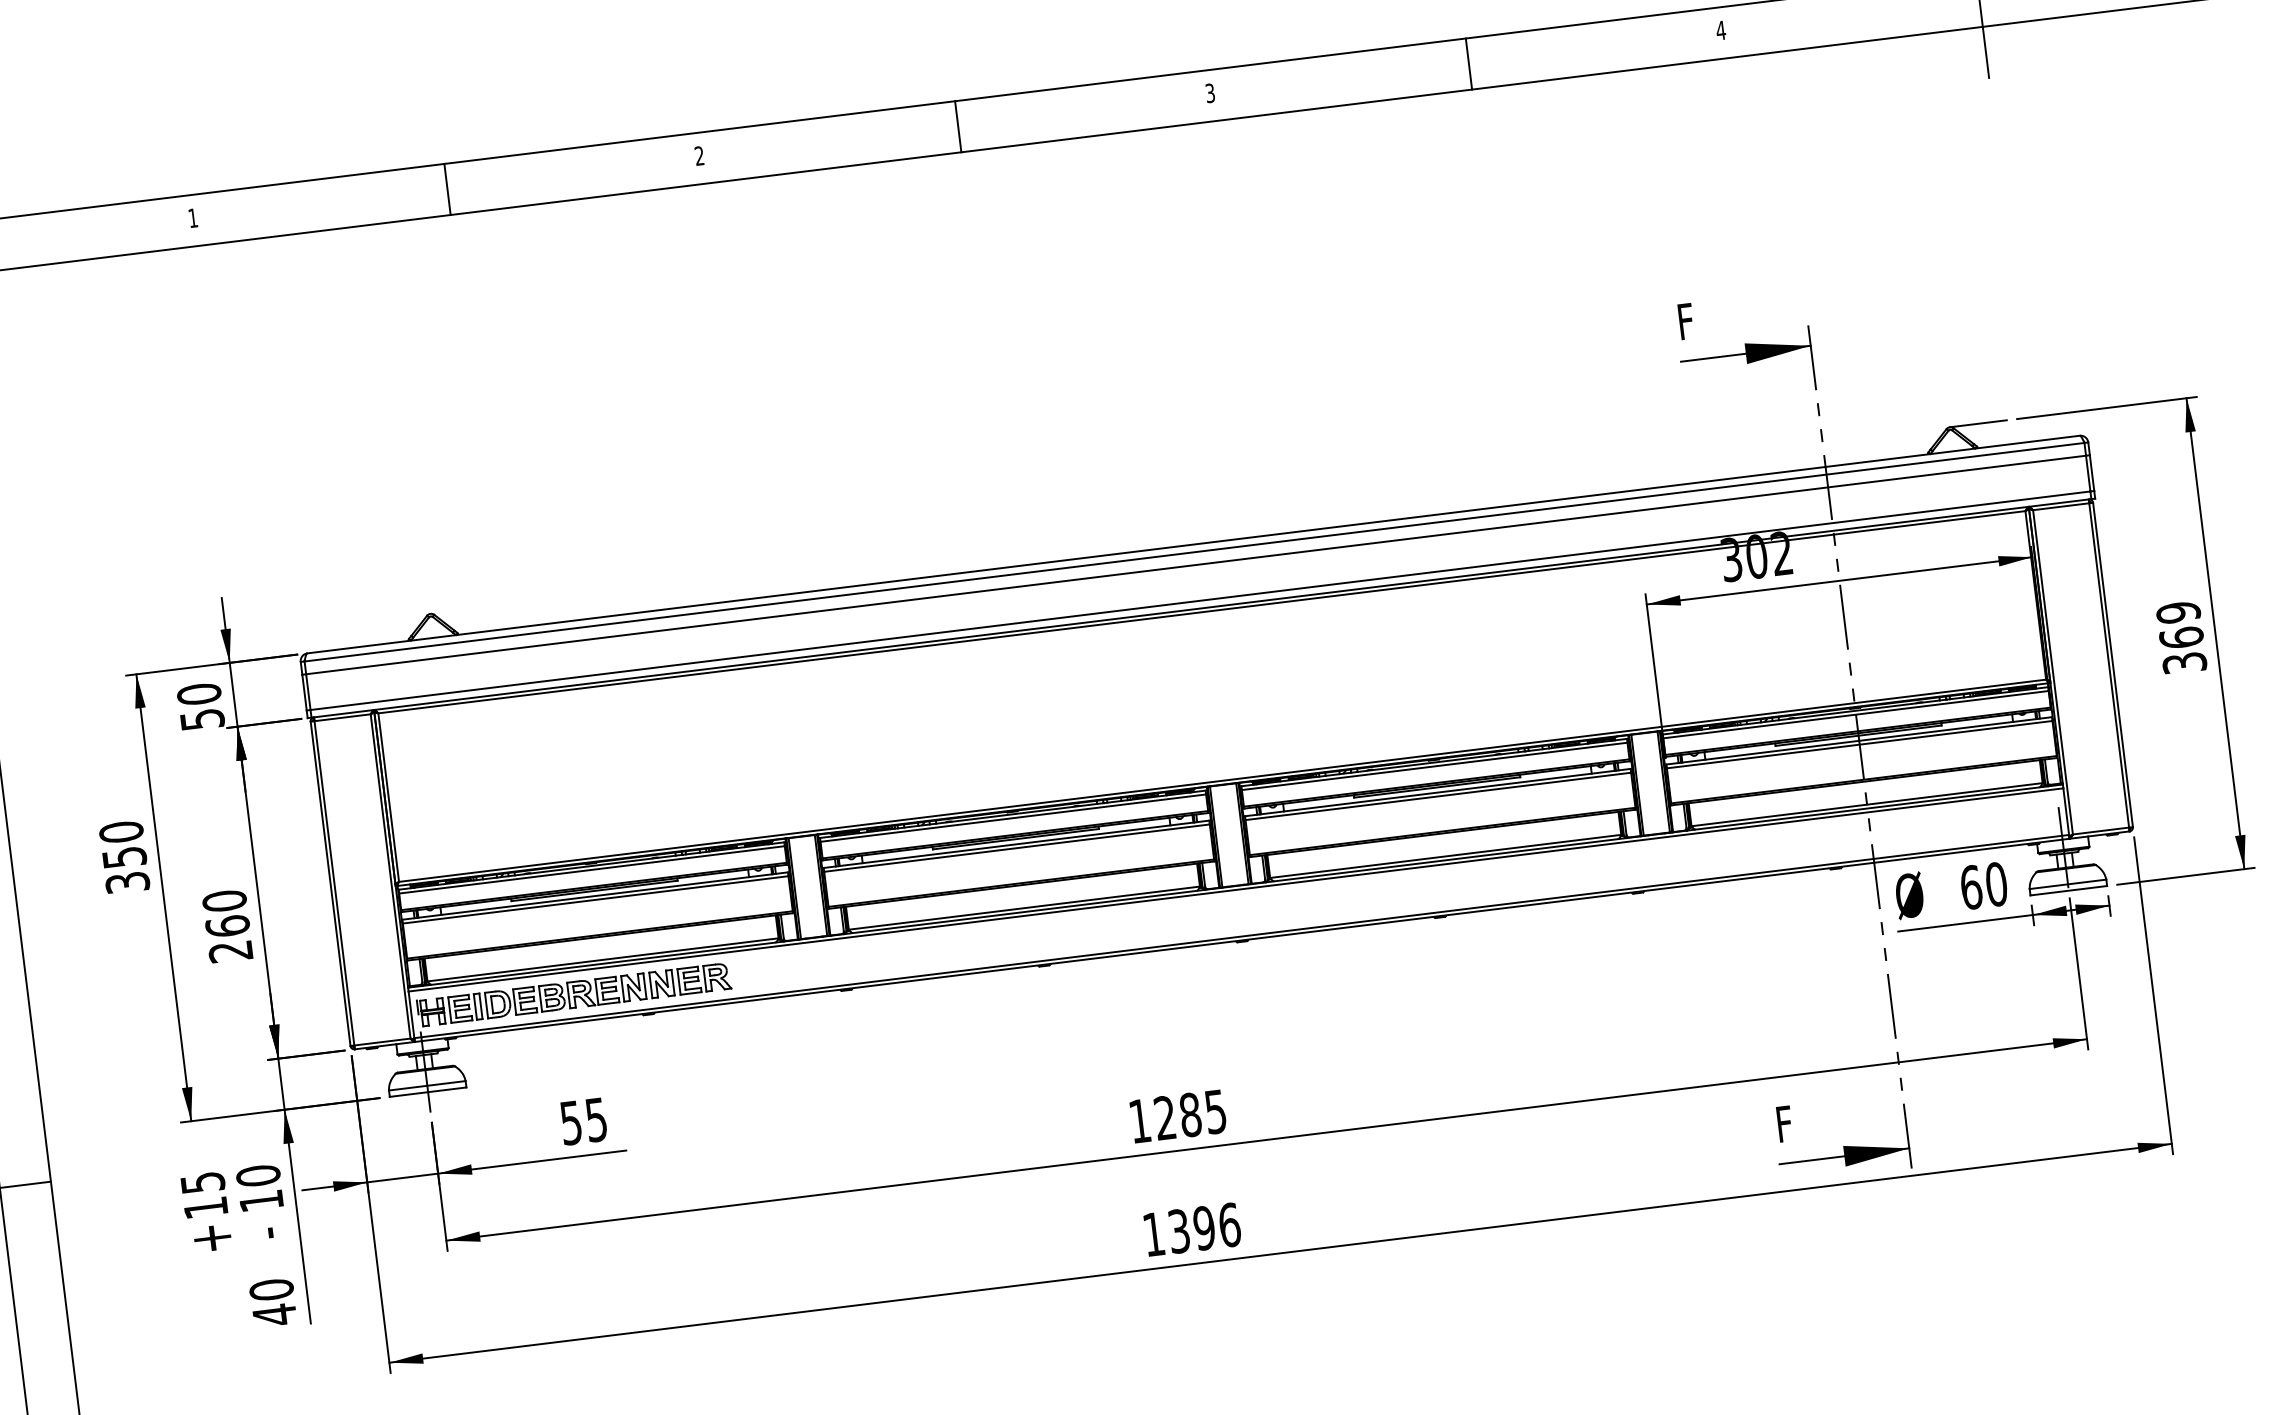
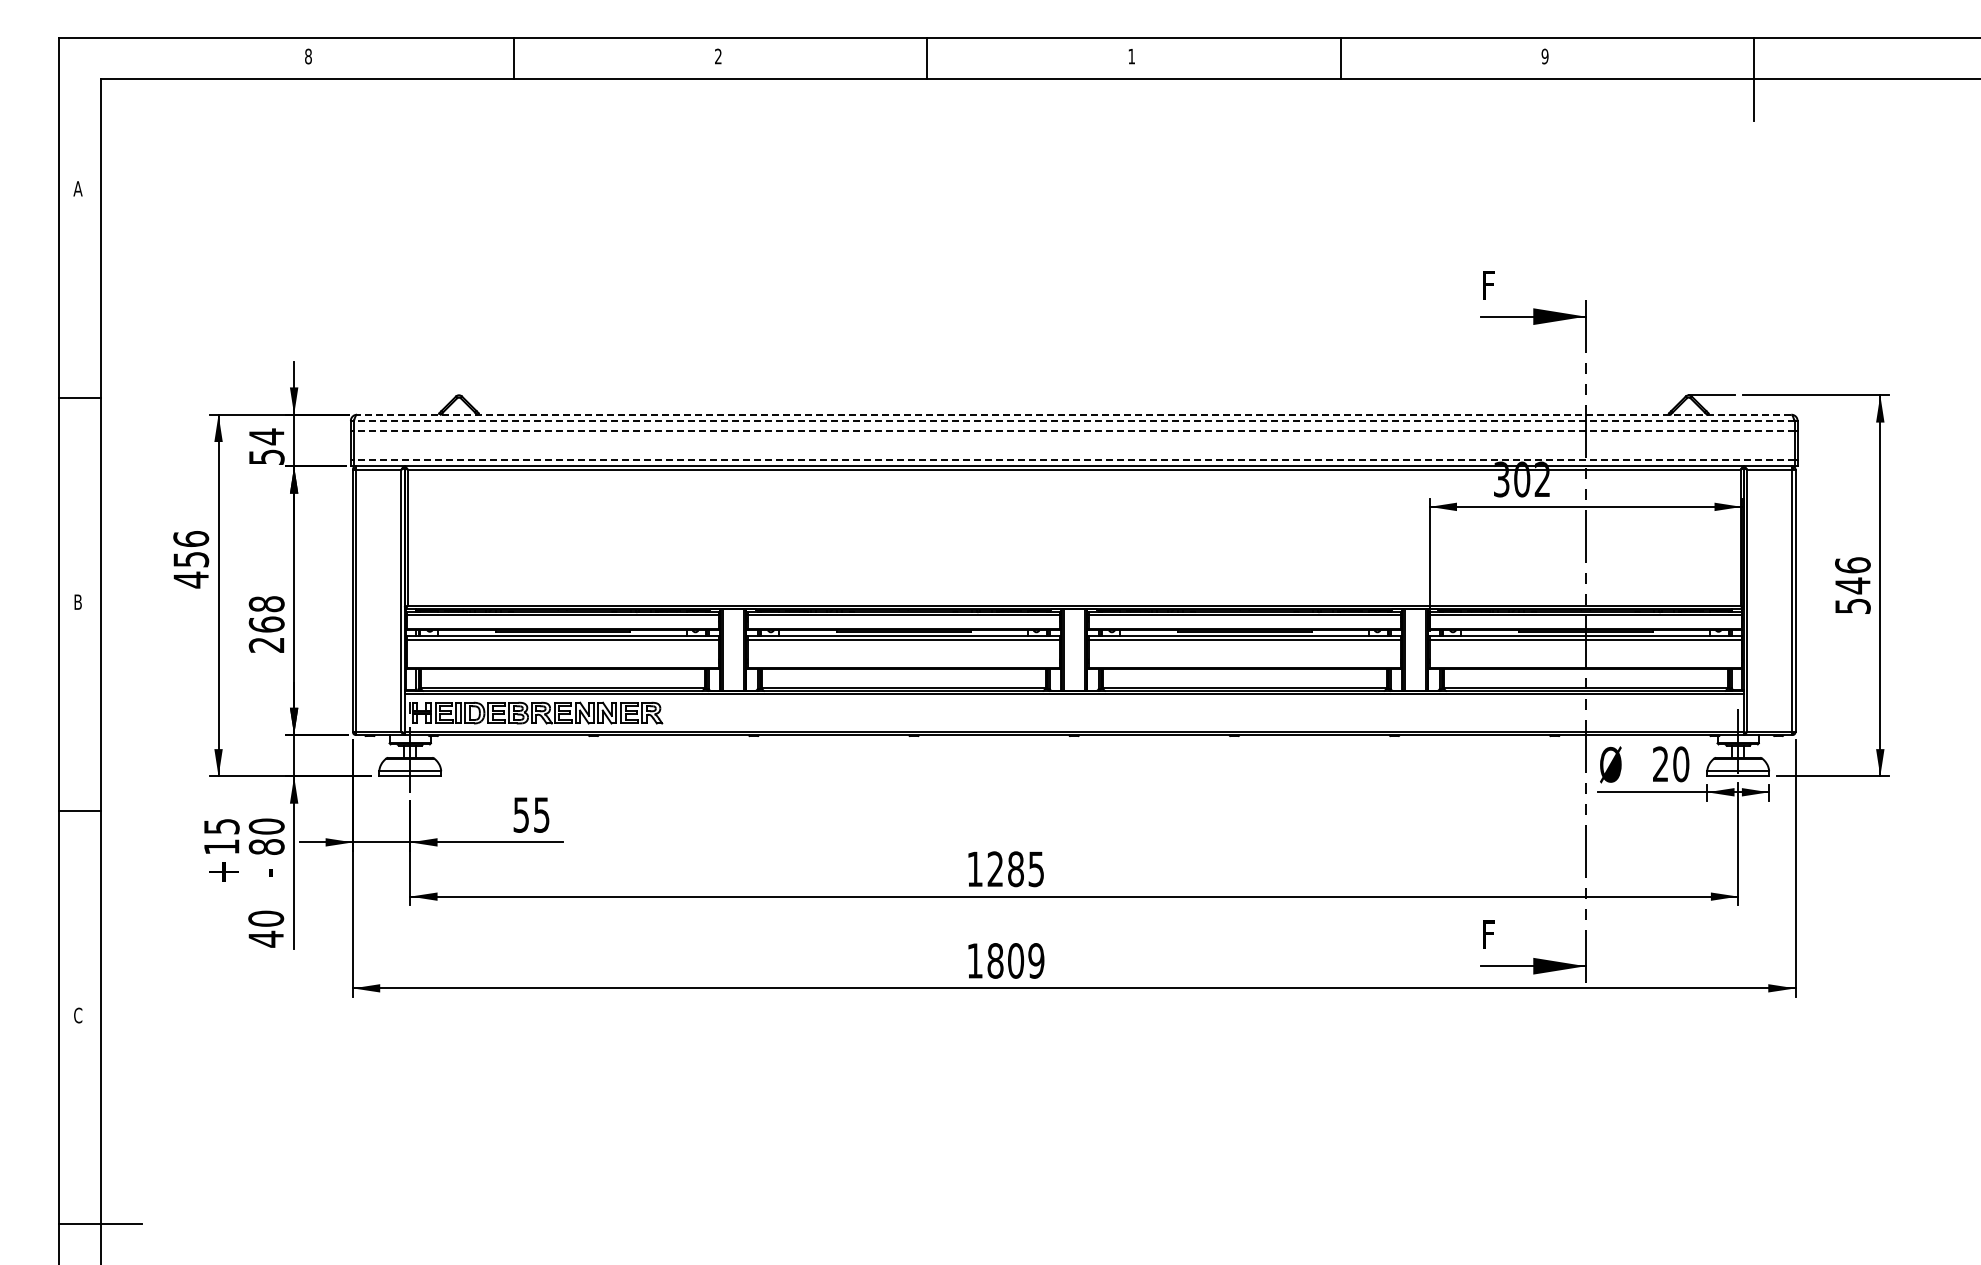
text: (1720, 30) -> (1544, 56), 4 -> 9
text: (1209, 93) -> (1131, 56), 3 -> 1
text: (193, 218) -> (308, 56), 1 -> 8
line: (1192, 544) -> (1073, 414), solid -> dashed
line: (1193, 551) -> (1073, 420), solid -> dashed
line: (1195, 565) -> (1073, 431), solid -> dashed
line: (1199, 601) -> (1073, 460), solid -> dashed
text: (2181, 637) -> (1852, 585), 369 -> 546
text: (198, 693) -> (266, 436), 50 -> 54
text: (124, 857) -> (191, 559), 350 -> 456
text: (1970, 887) -> (1660, 764), 60 -> 20
text: (224, 901) -> (266, 604), 260 -> 268
text: (261, 1200) -> (266, 846), 10 -> 80
text: (1203, 1227) -> (1015, 960), 1396 -> 1809

